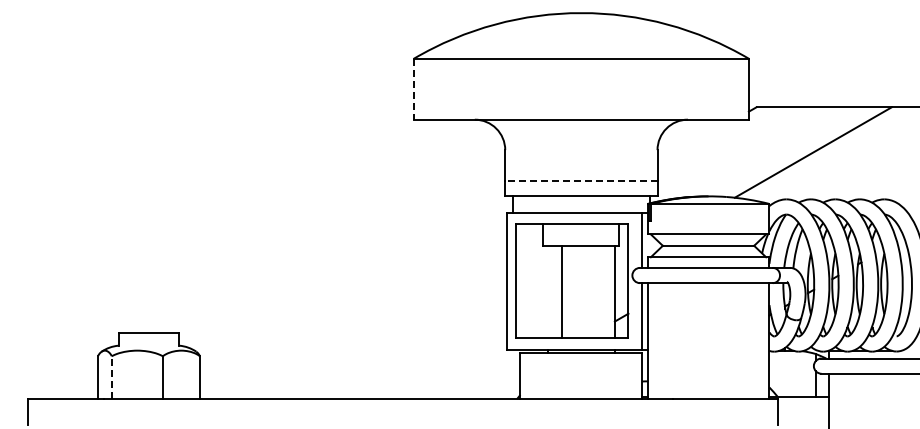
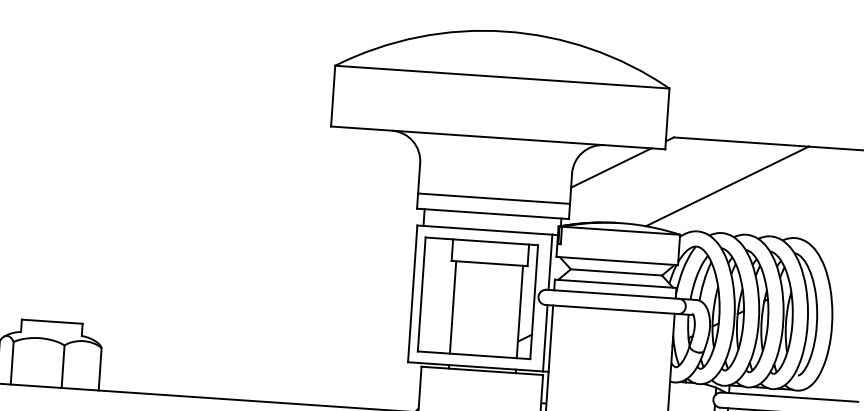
line: (413, 89) -> (332, 96), dashed -> solid
line: (696, 141) -> (611, 167), added
line: (580, 180) -> (493, 198), dashed -> solid
line: (561, 291) -> (452, 307), moved
line: (111, 377) -> (11, 363), dashed -> solid

